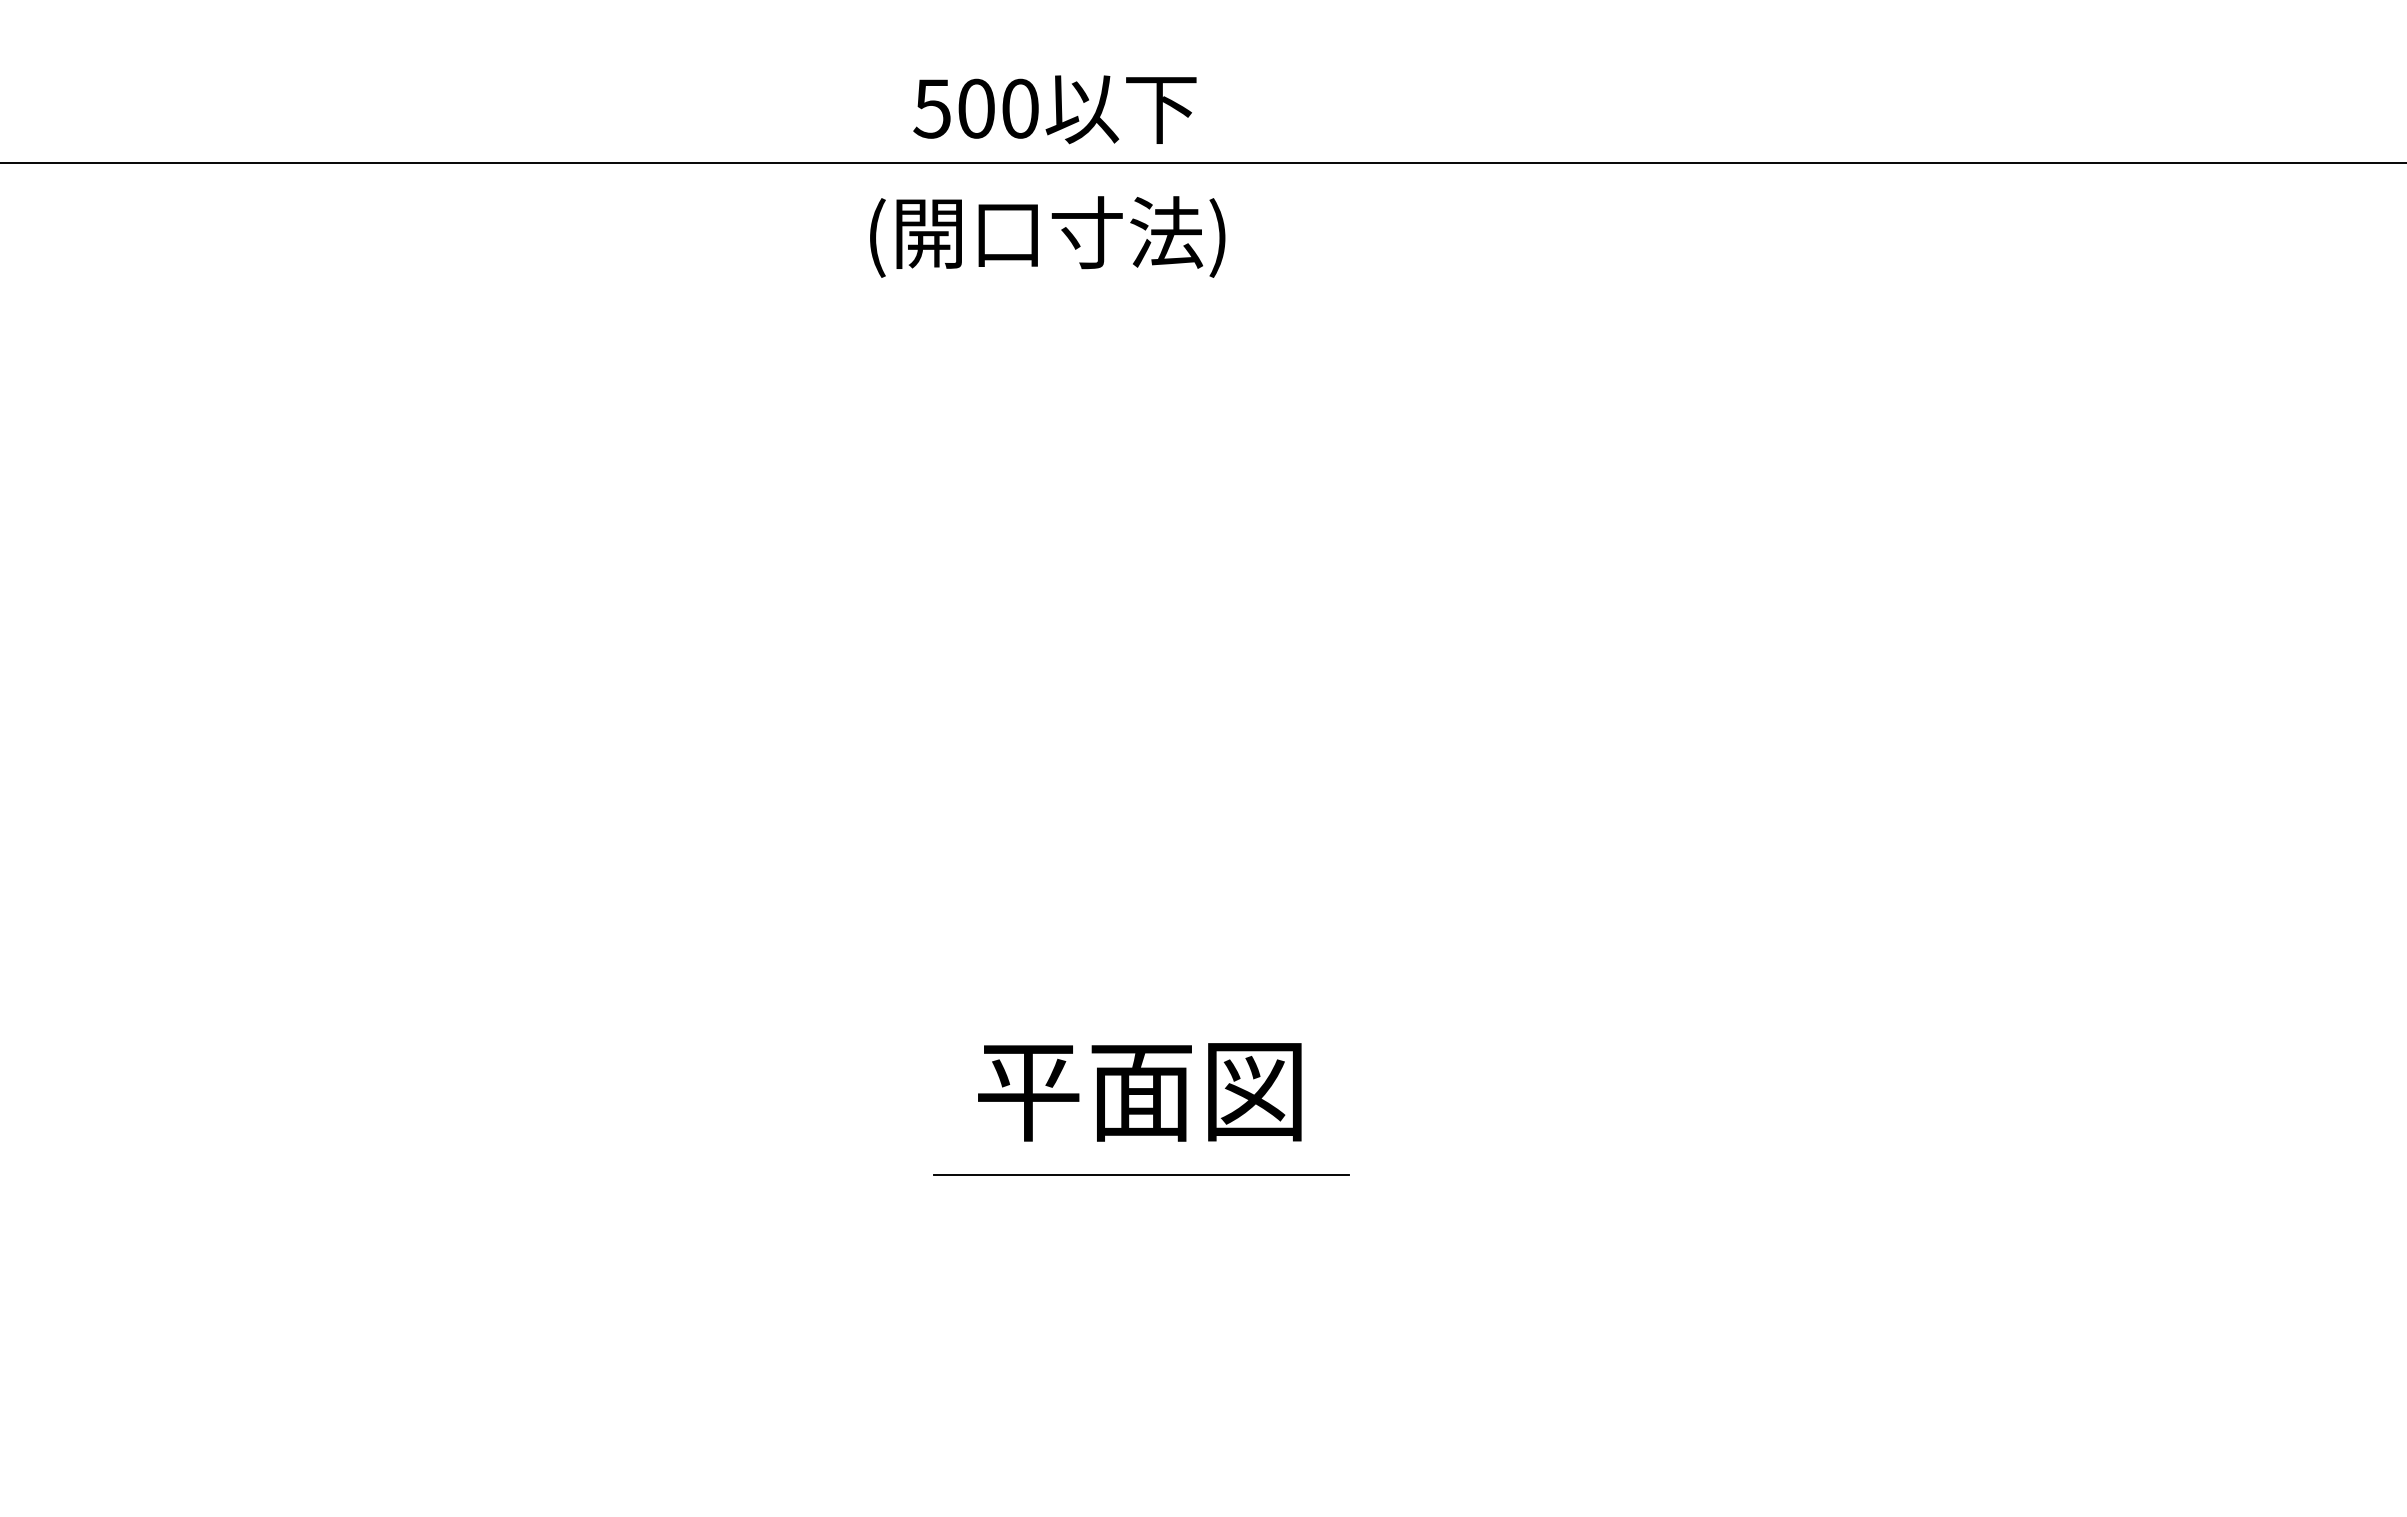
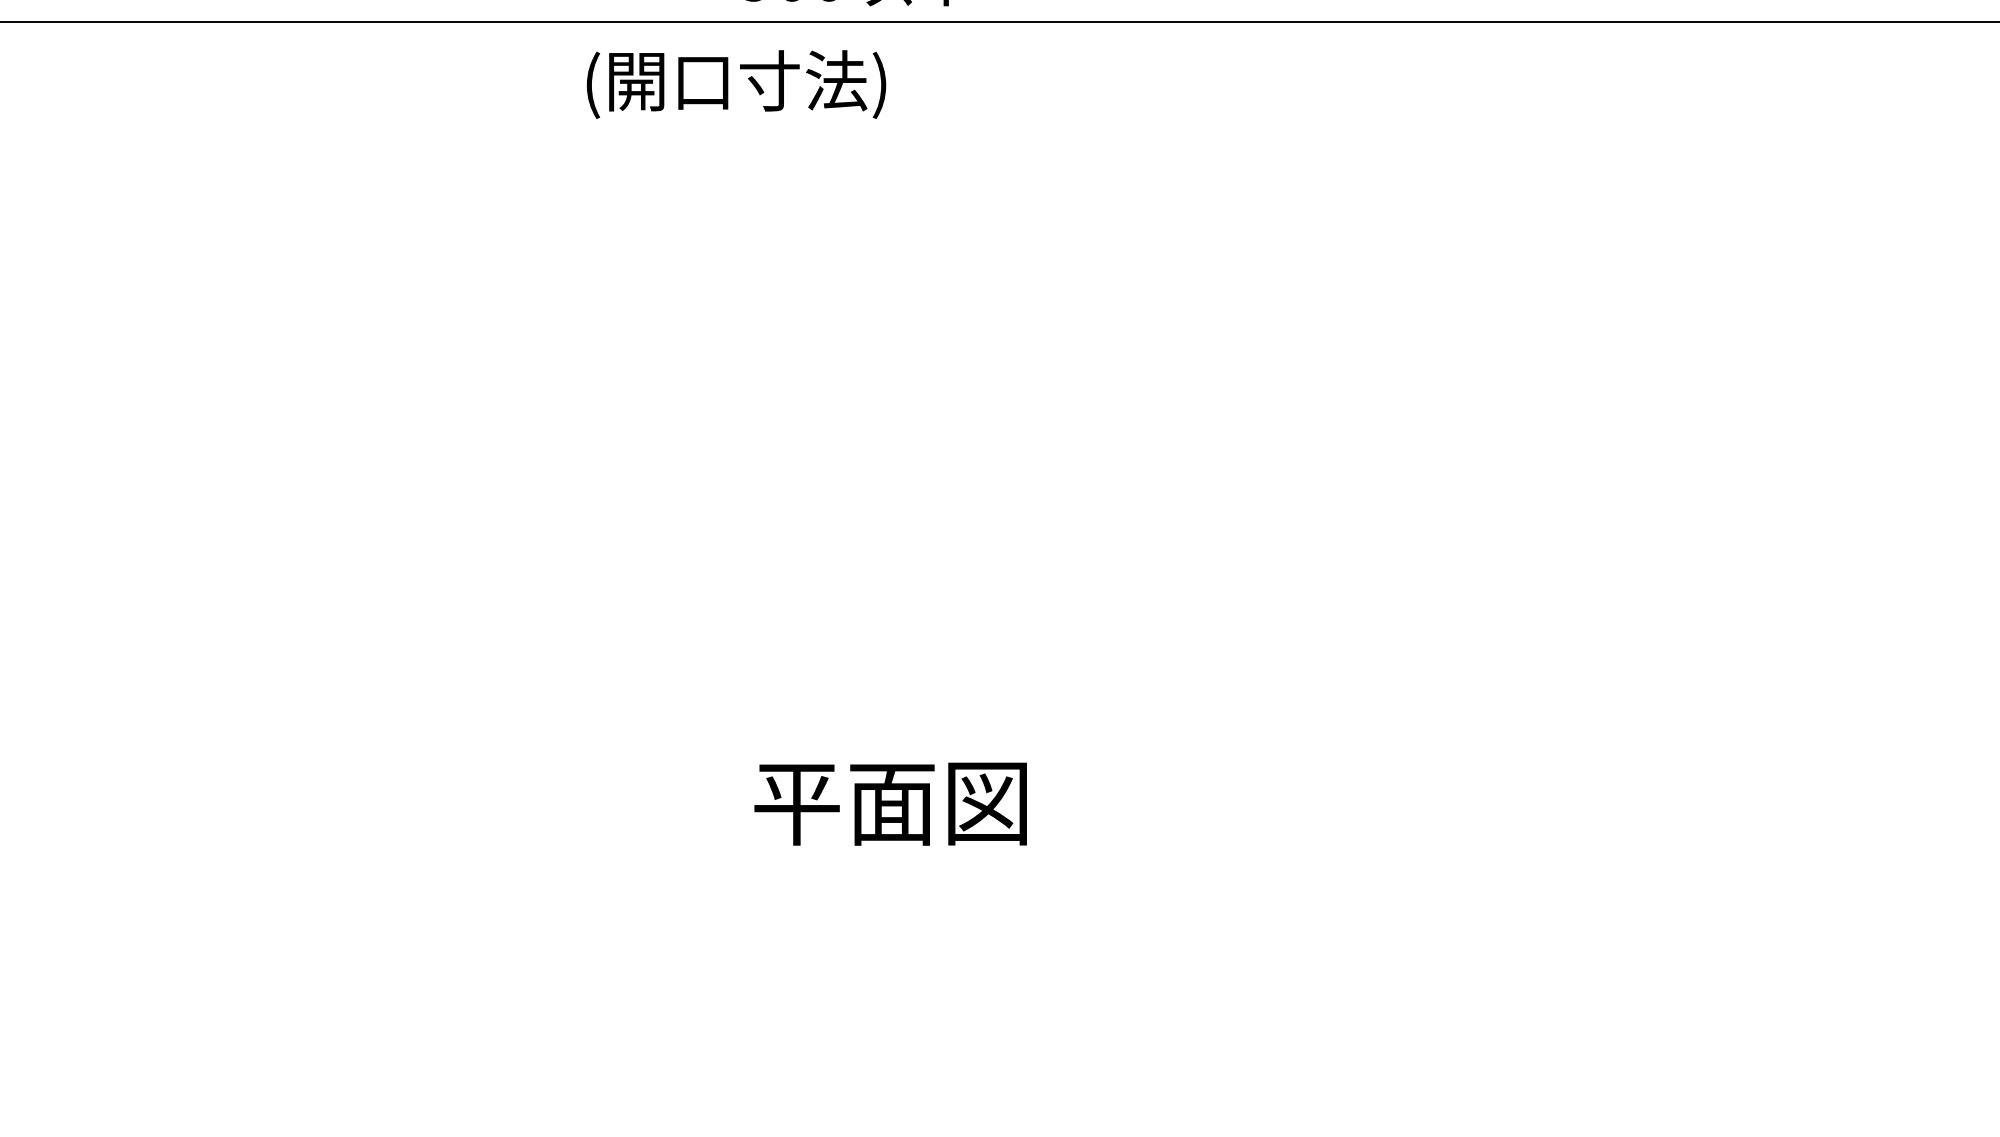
text: (1047, 236) -> (736, 84), moved
text: (1139, 1092) -> (890, 804), moved
line: (1141, 1175) -> (930, 875), removed

